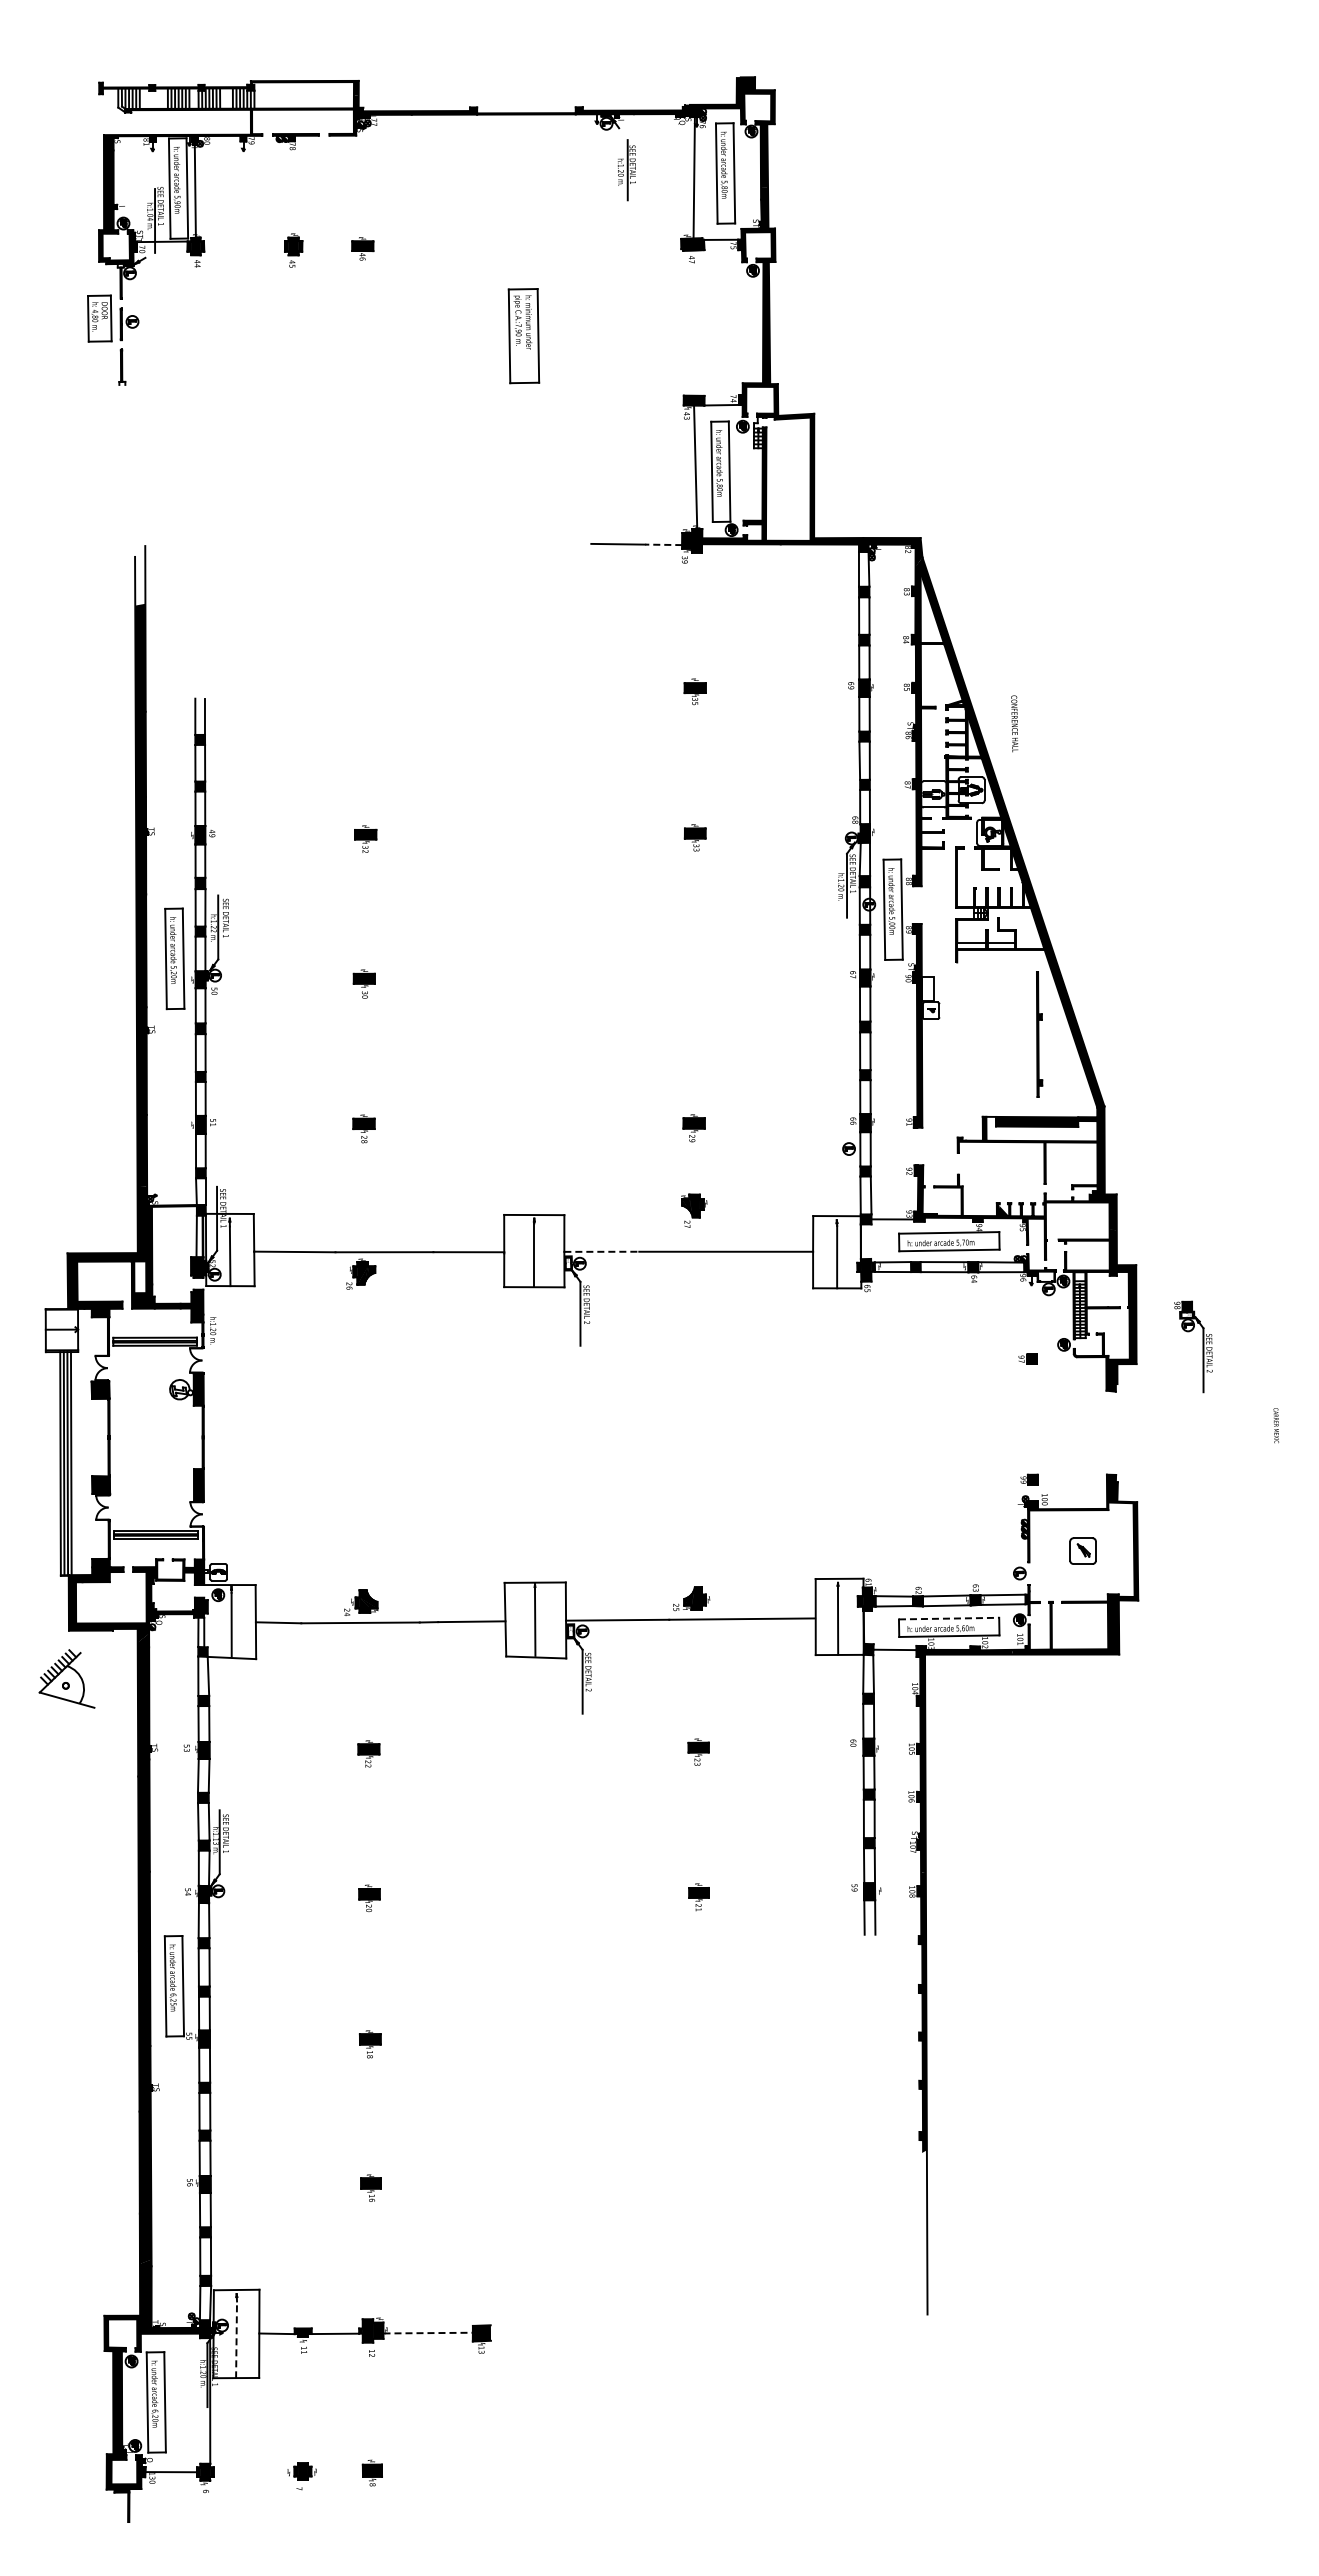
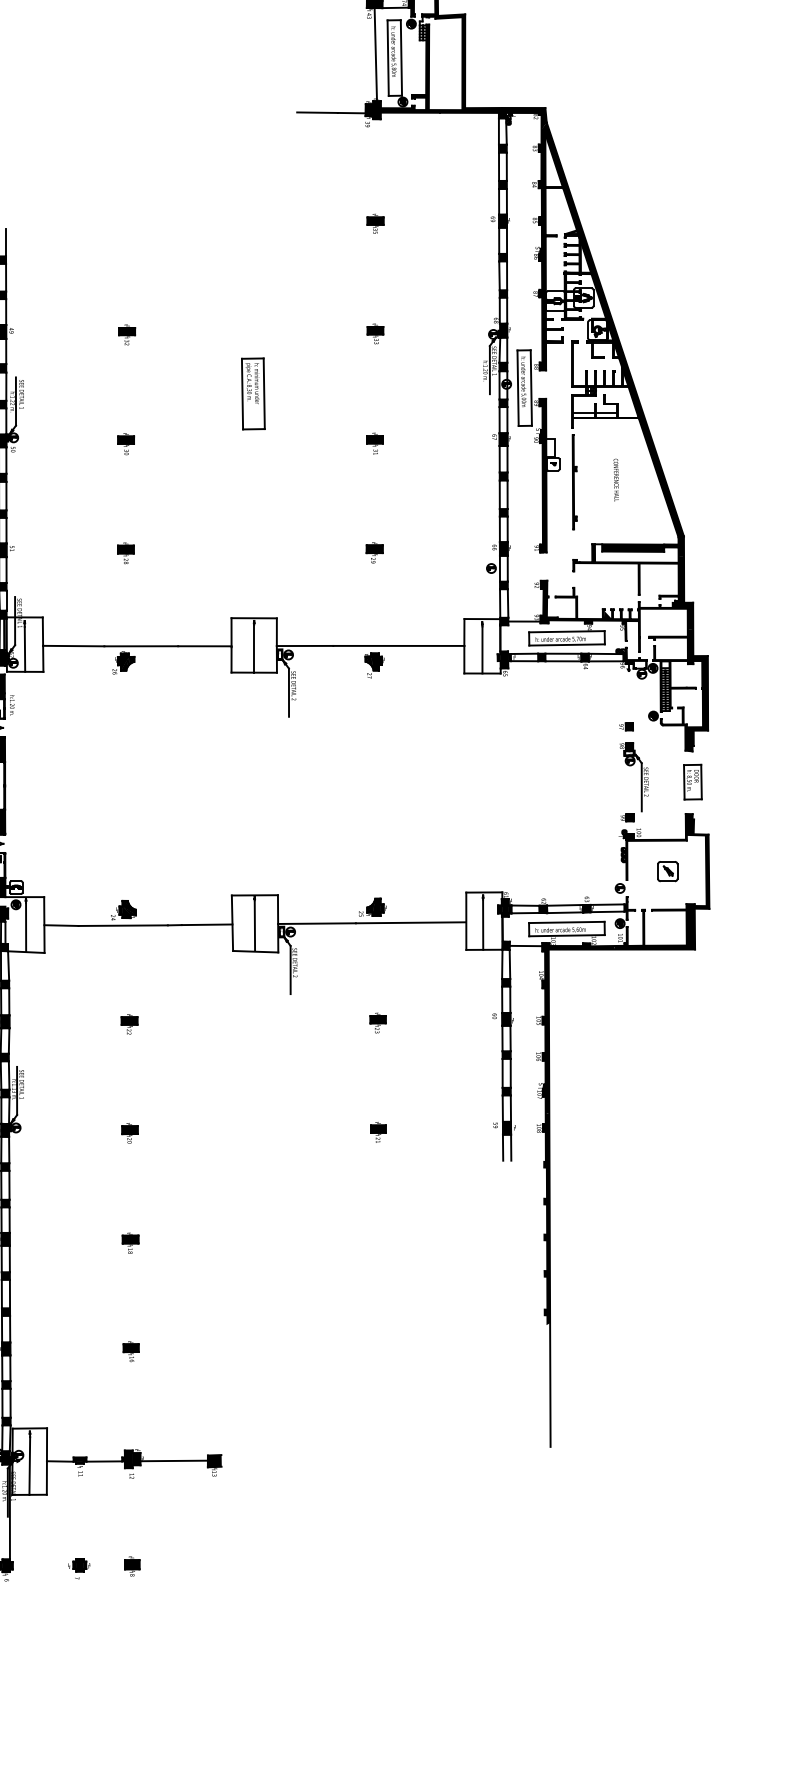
line: (663, 544) -> (351, 112), dashed -> solid
text: (1014, 723) -> (616, 479), moved
part: (533, 917) -> (253, 394), added
part: (694, 983) -> (374, 443), added
part: (1039, 1034) -> (574, 482), moved
part: (694, 1210) -> (374, 665), moved
line: (602, 1251) -> (305, 645), dashed -> solid
part: (1202, 1346) -> (641, 776), moved
part: (1116, 1432) -> (693, 782), added
line: (949, 1618) -> (567, 922), dashed -> solid
line: (428, 2333) -> (174, 1461), dashed -> solid
line: (236, 2339) -> (29, 1465), dashed -> solid

